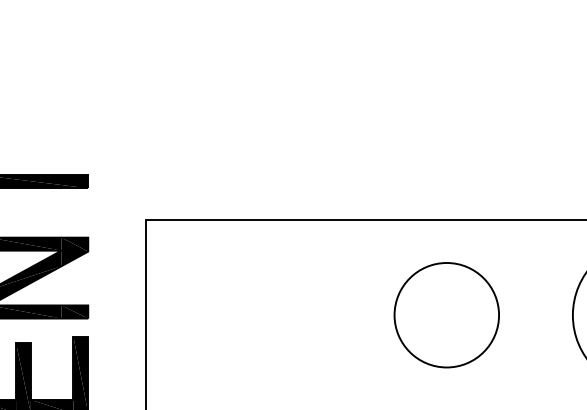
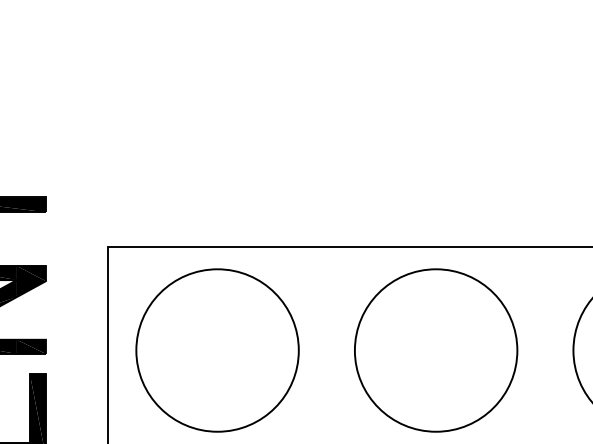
part: (245, 314) -> (217, 349), added
part: (446, 314) -> (435, 349), size x1.43

